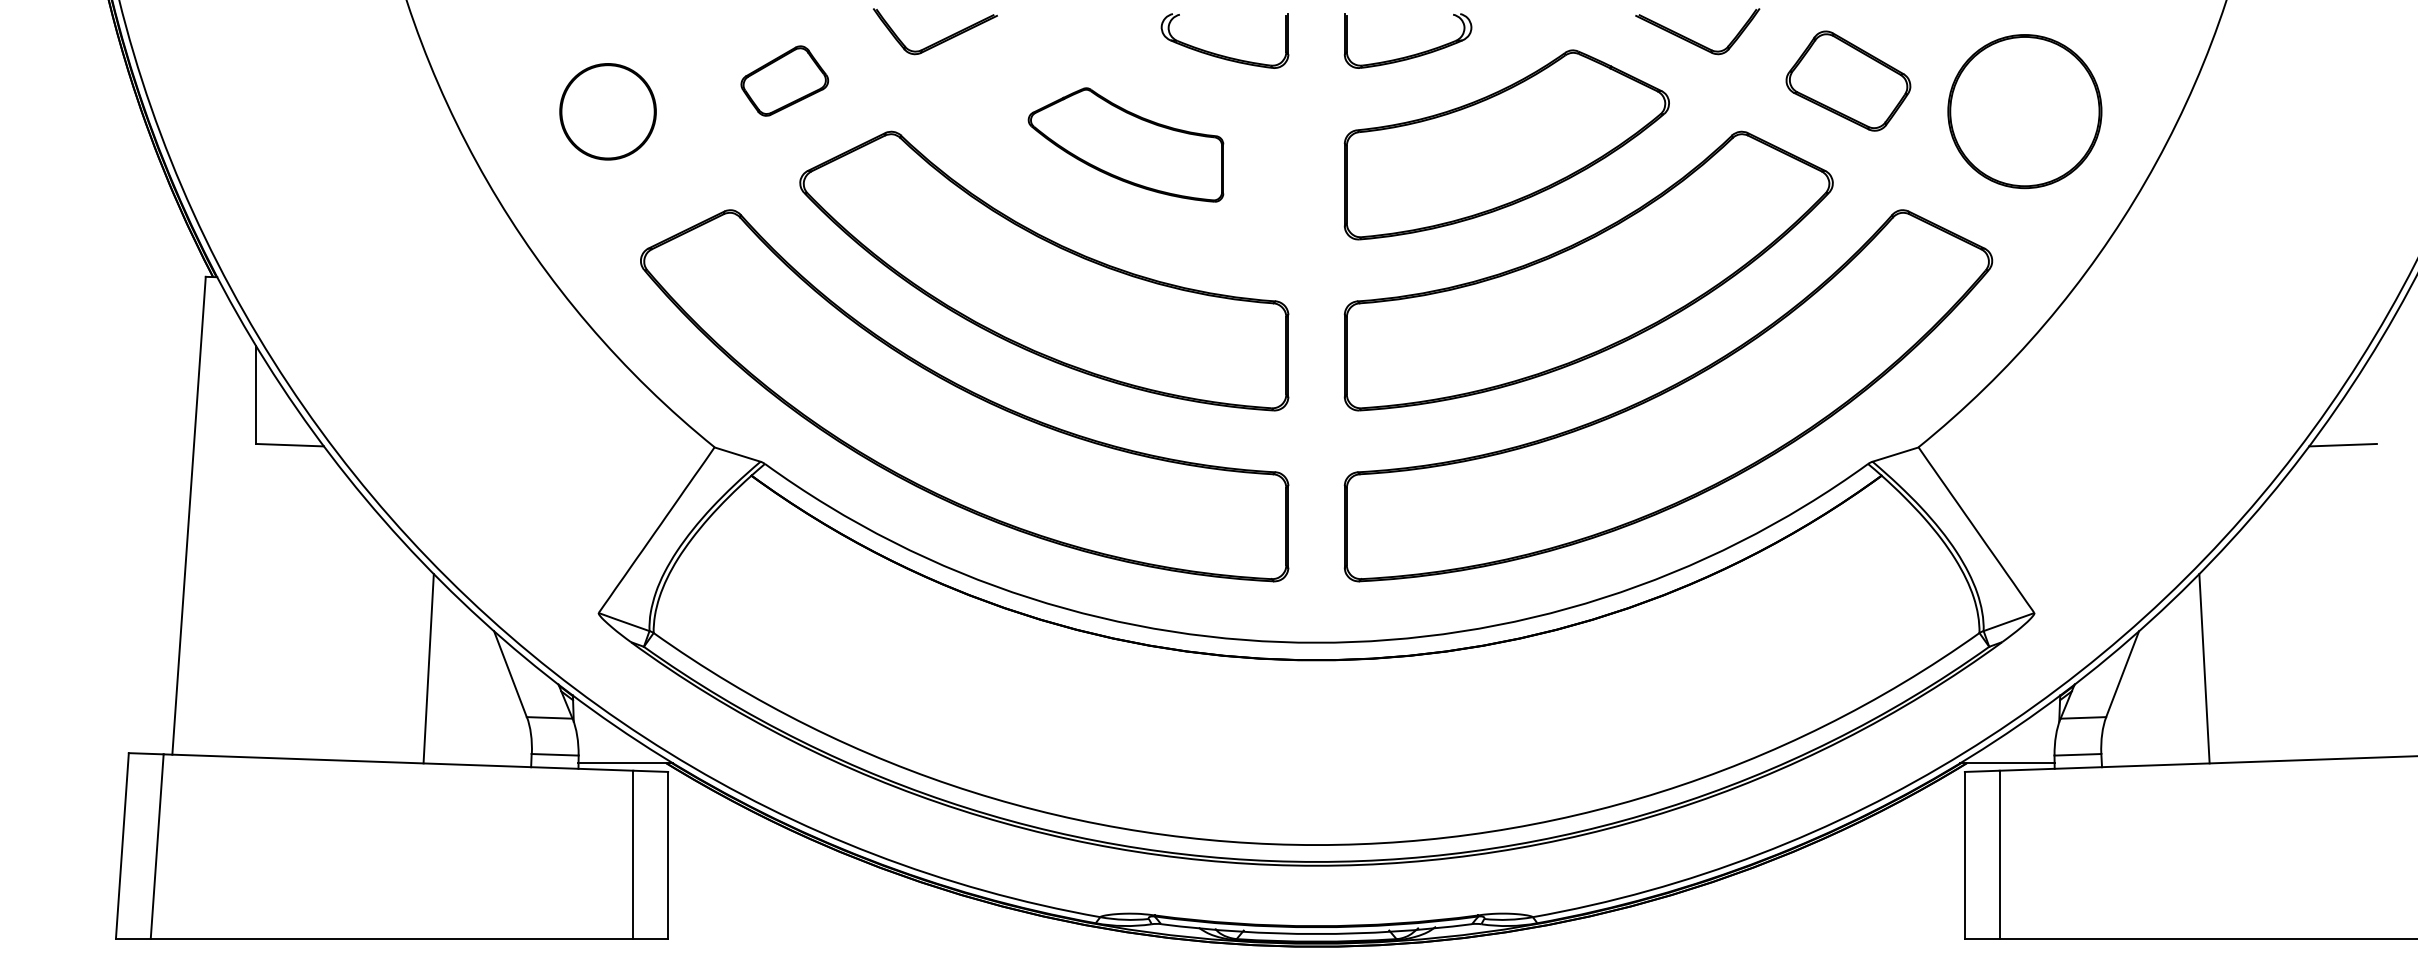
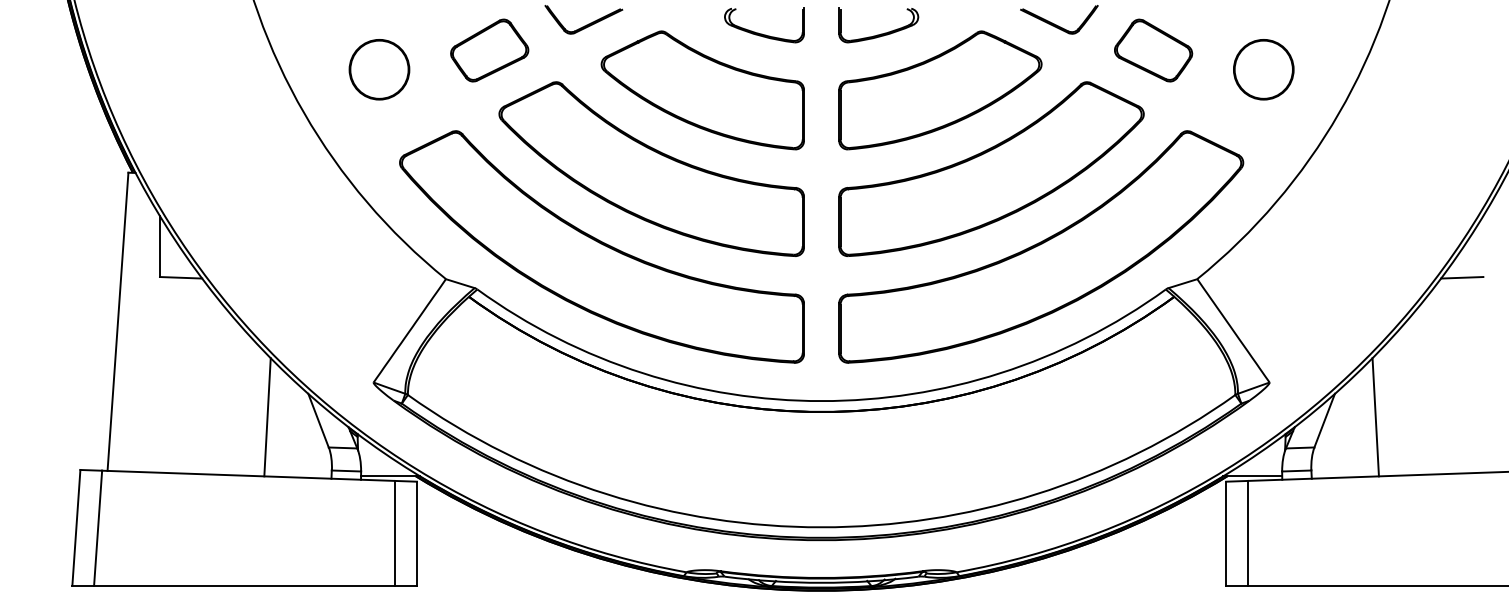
part: (784, 80) -> (489, 50), size x1.43
circle: (2024, 111) -> (1263, 69), size x0.62
part: (1125, 145) -> (702, 90), size x1.67

